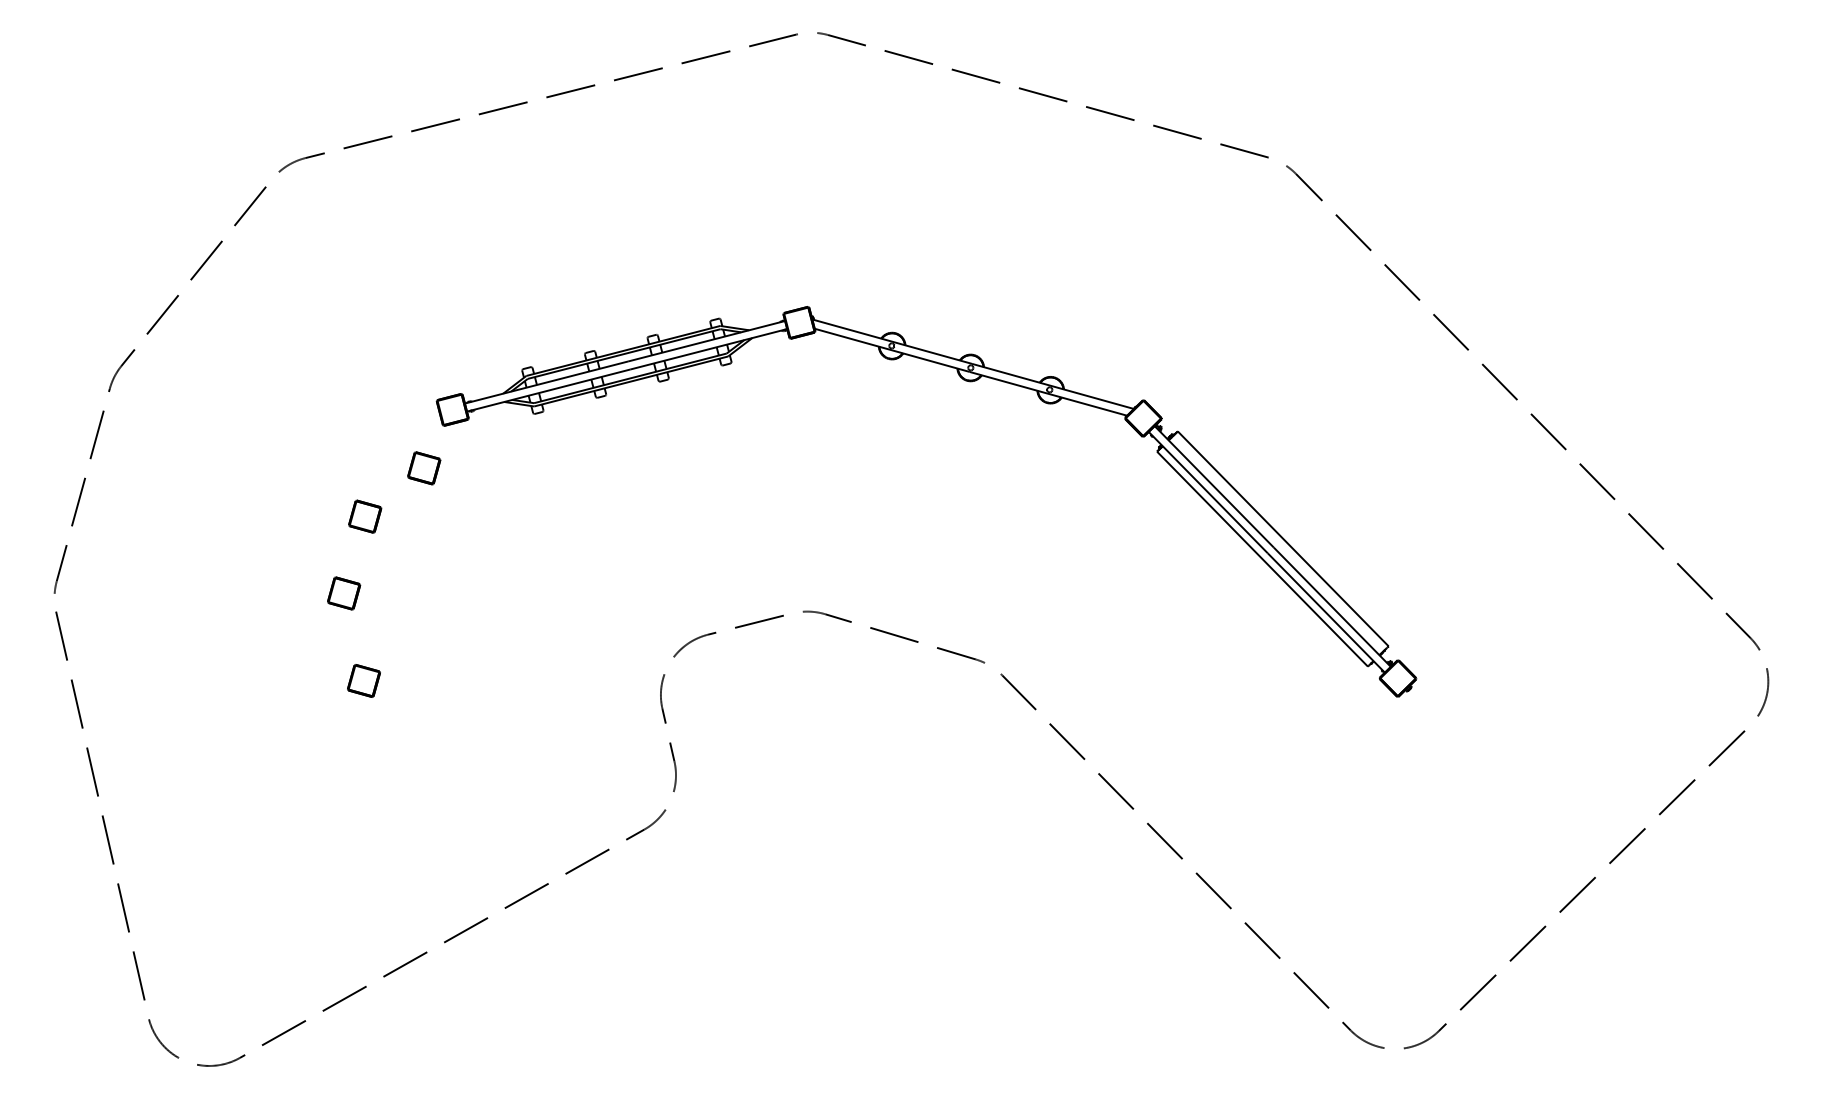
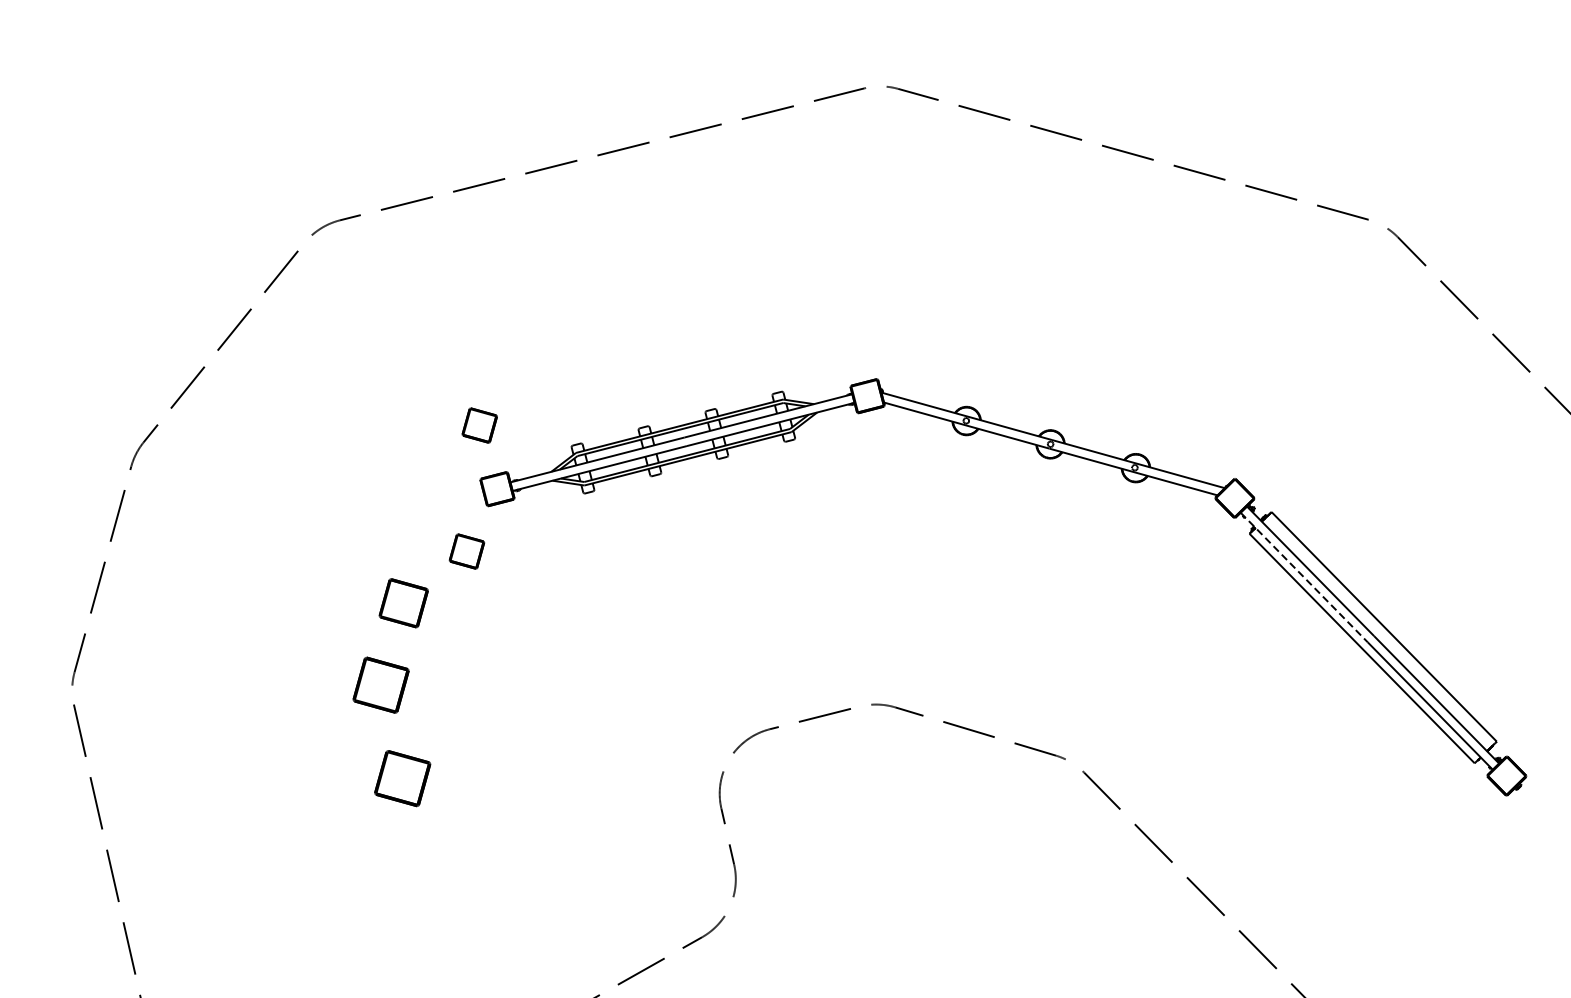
part: (436, 350) -> (480, 425), added
line: (1208, 493) -> (1304, 578), solid -> dashed
part: (365, 516) -> (404, 602), size x1.4
part: (344, 593) -> (381, 685), size x1.6
part: (363, 680) -> (402, 778), size x1.6

